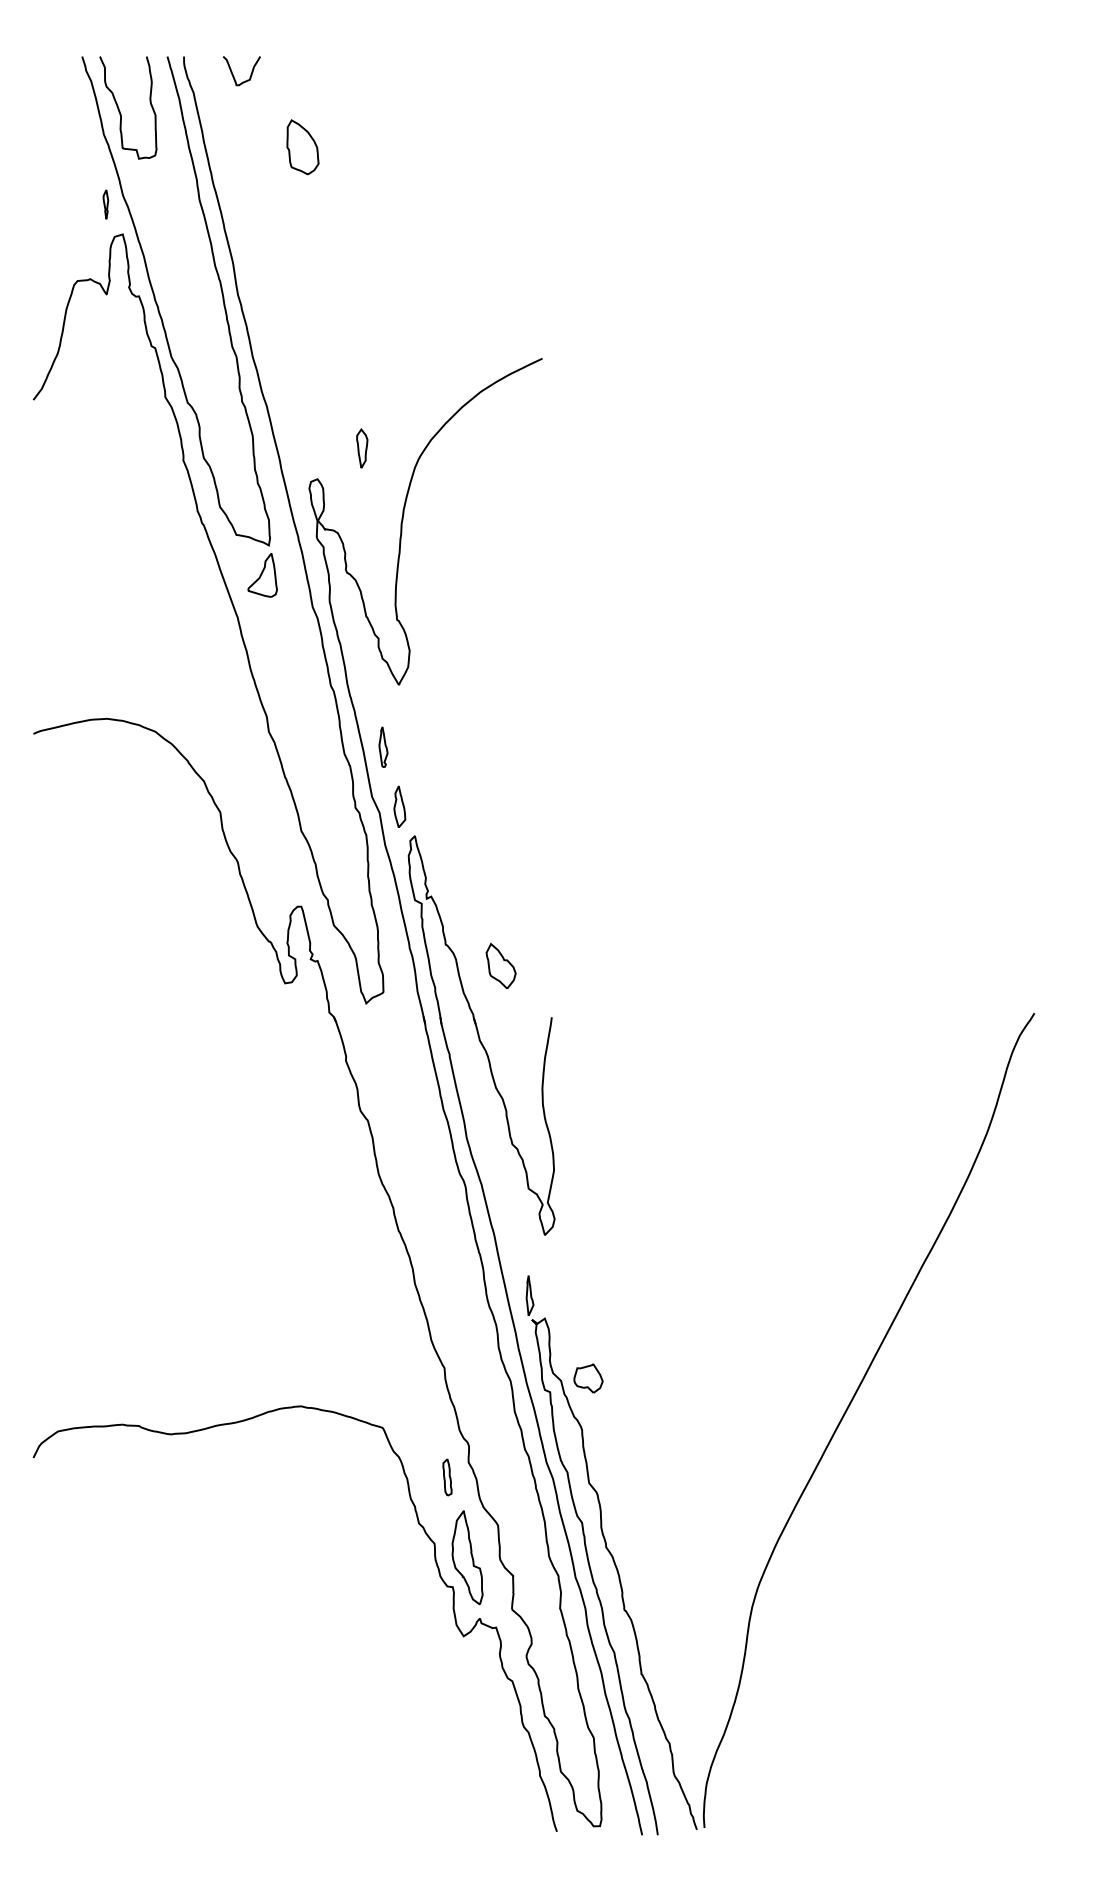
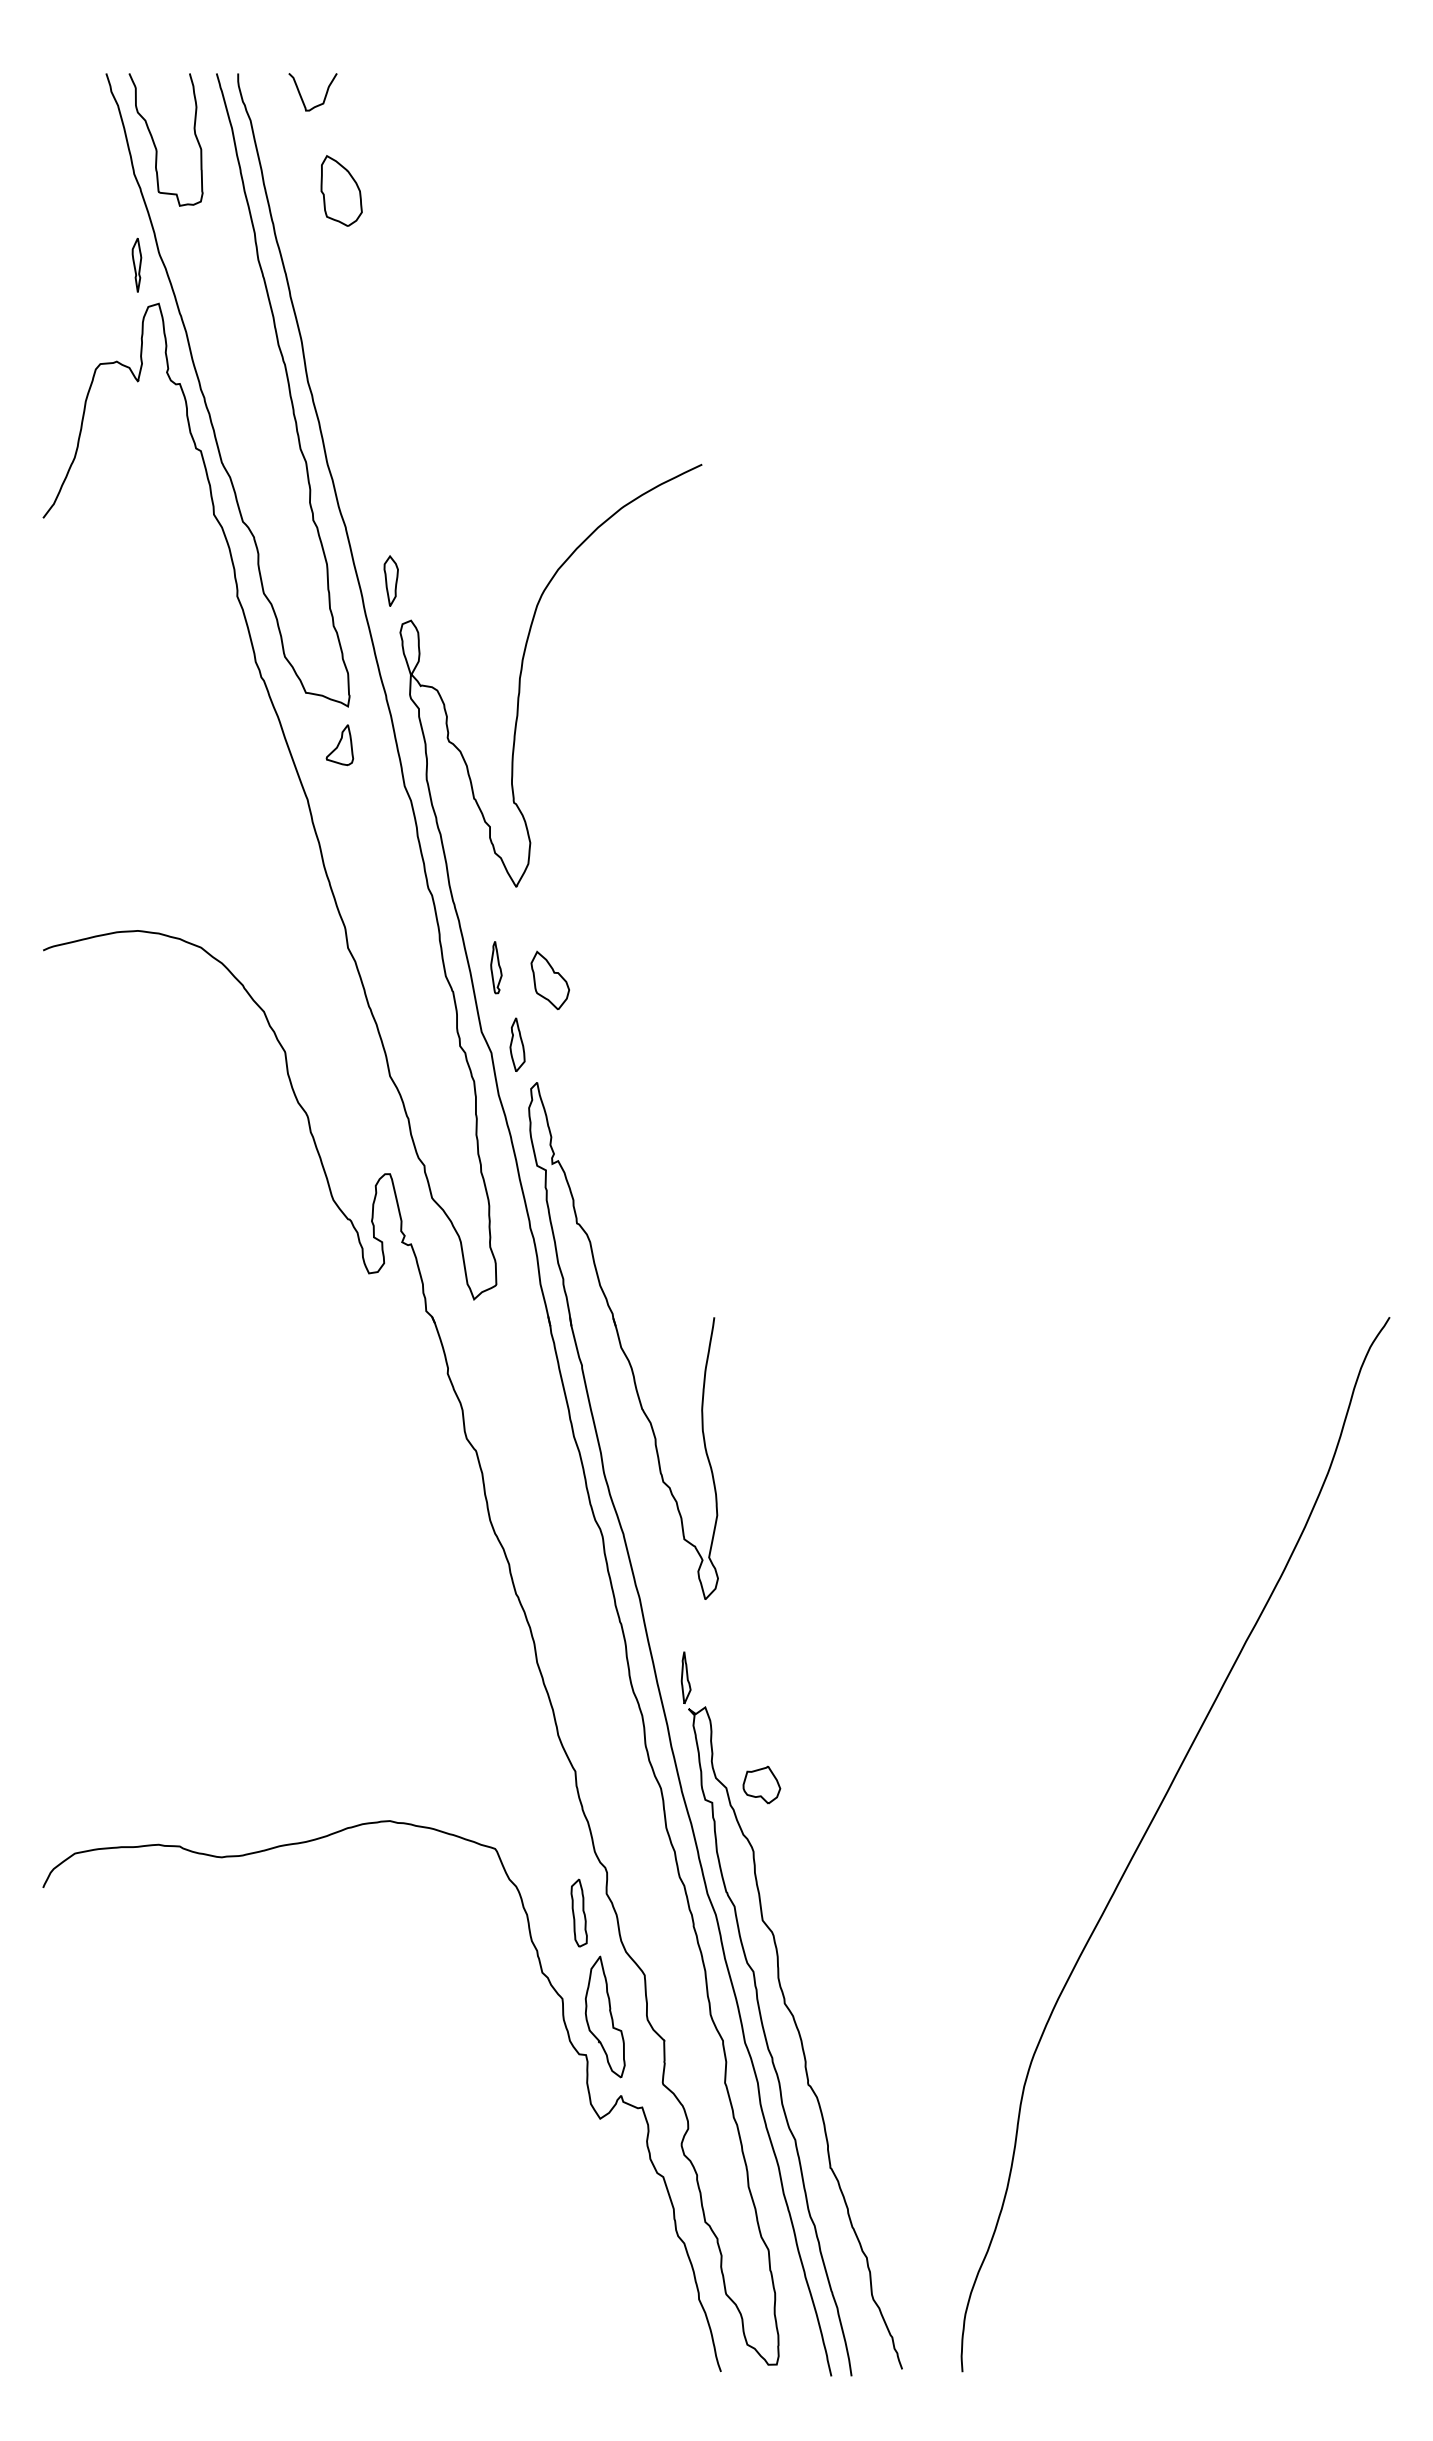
part: (302, 147) -> (341, 191), moved
part: (105, 204) -> (136, 265), size x1.43
part: (362, 448) -> (391, 580), moved
part: (262, 575) -> (339, 745), size x0.71
part: (500, 965) -> (549, 979), moved
curve: (848, 1409) -> (1148, 1830), moved
part: (447, 1477) -> (579, 1913), size x1.43

